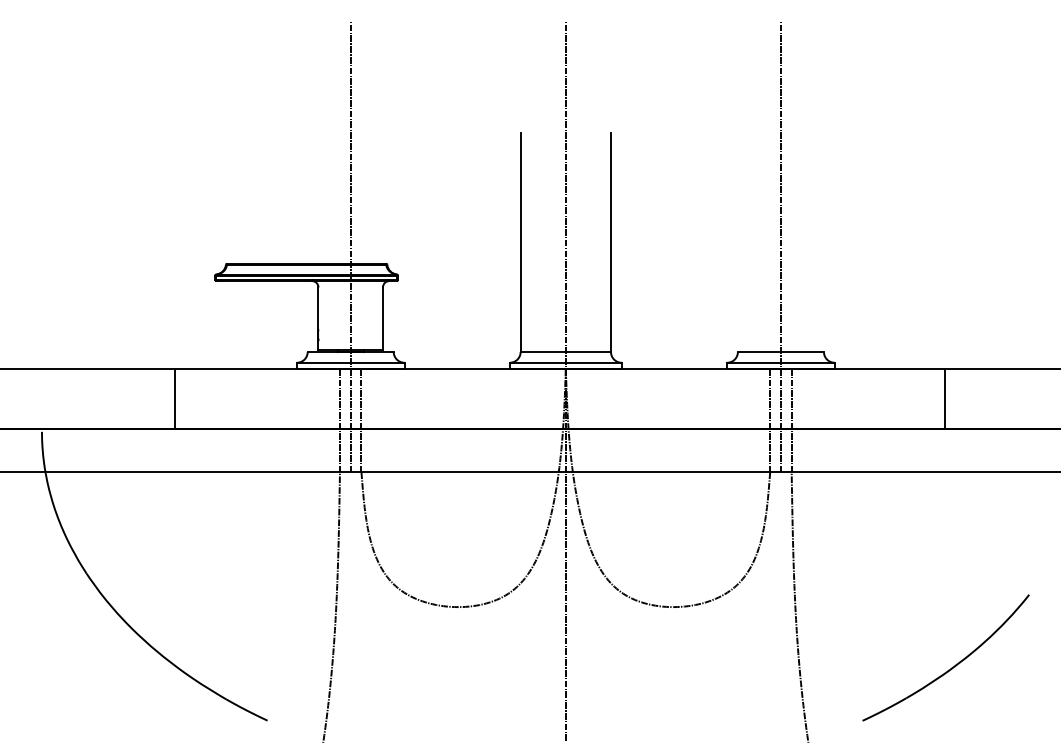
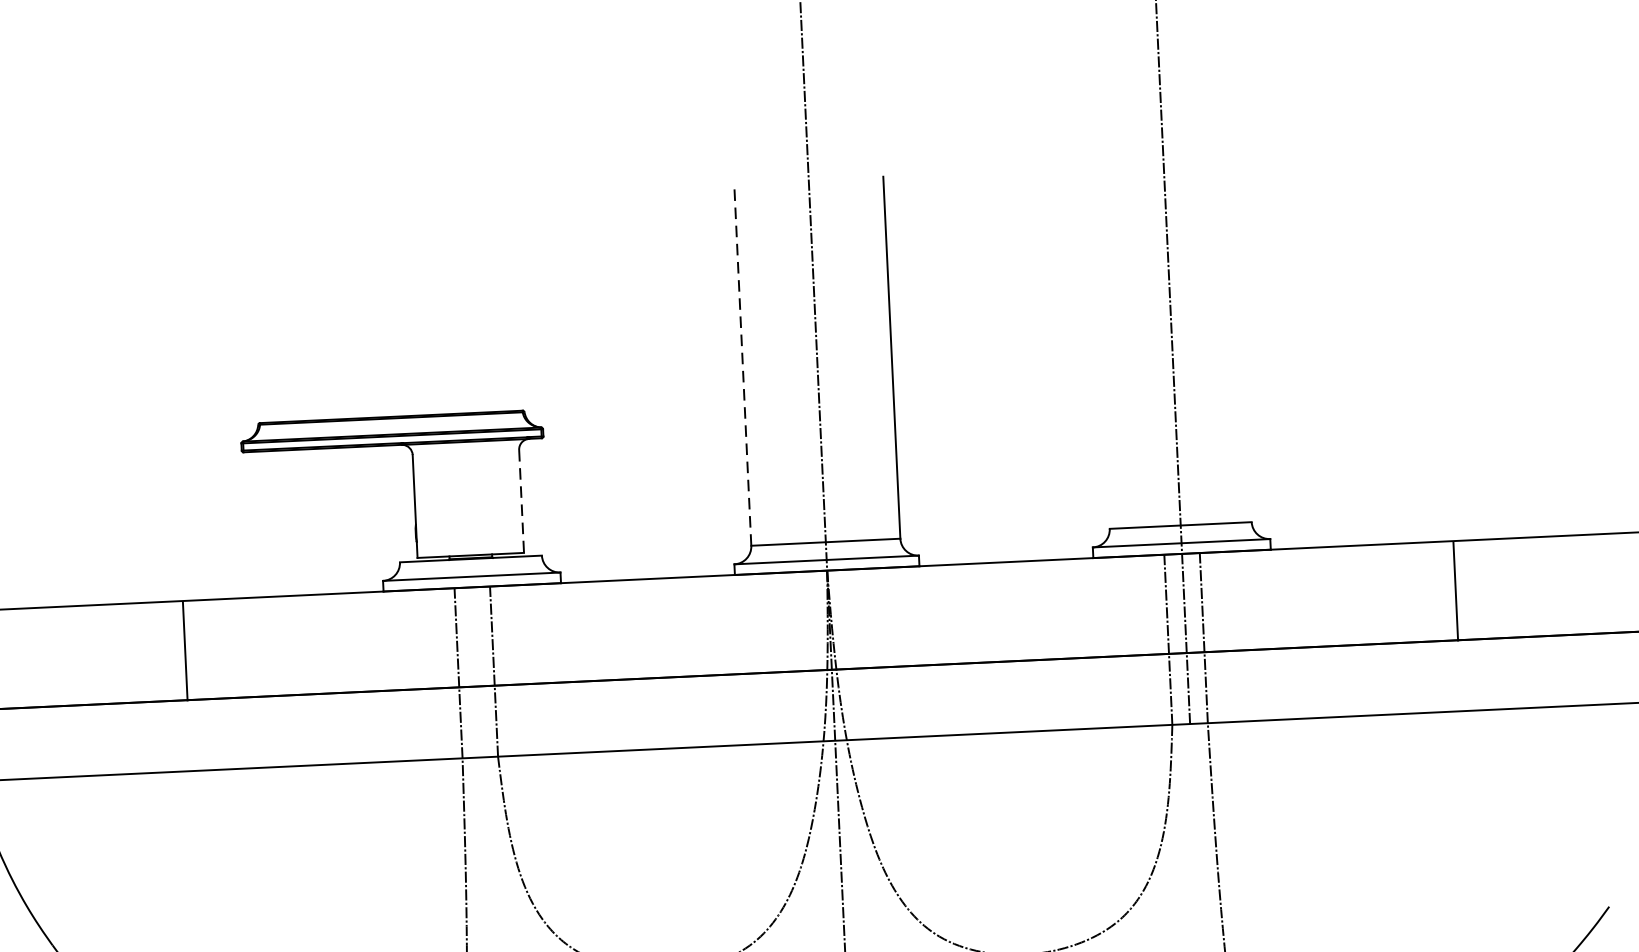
line: (520, 242) -> (742, 365), solid -> dashed
line: (350, 247) -> (462, 386), removed
line: (382, 319) -> (520, 502), solid -> dashed

